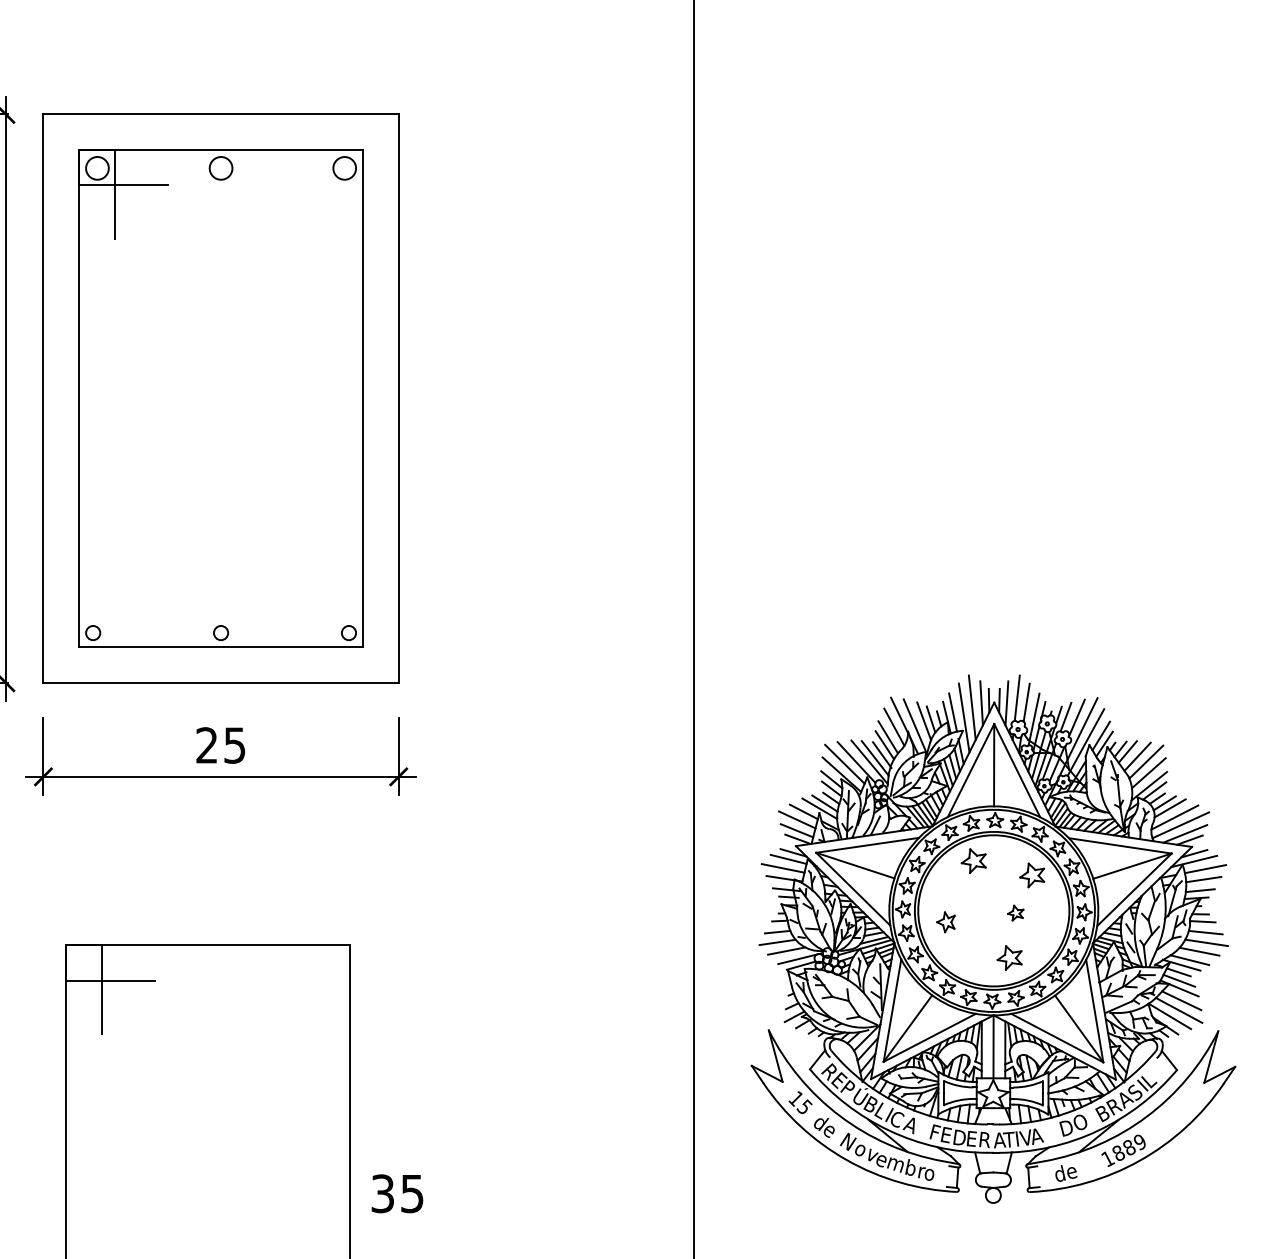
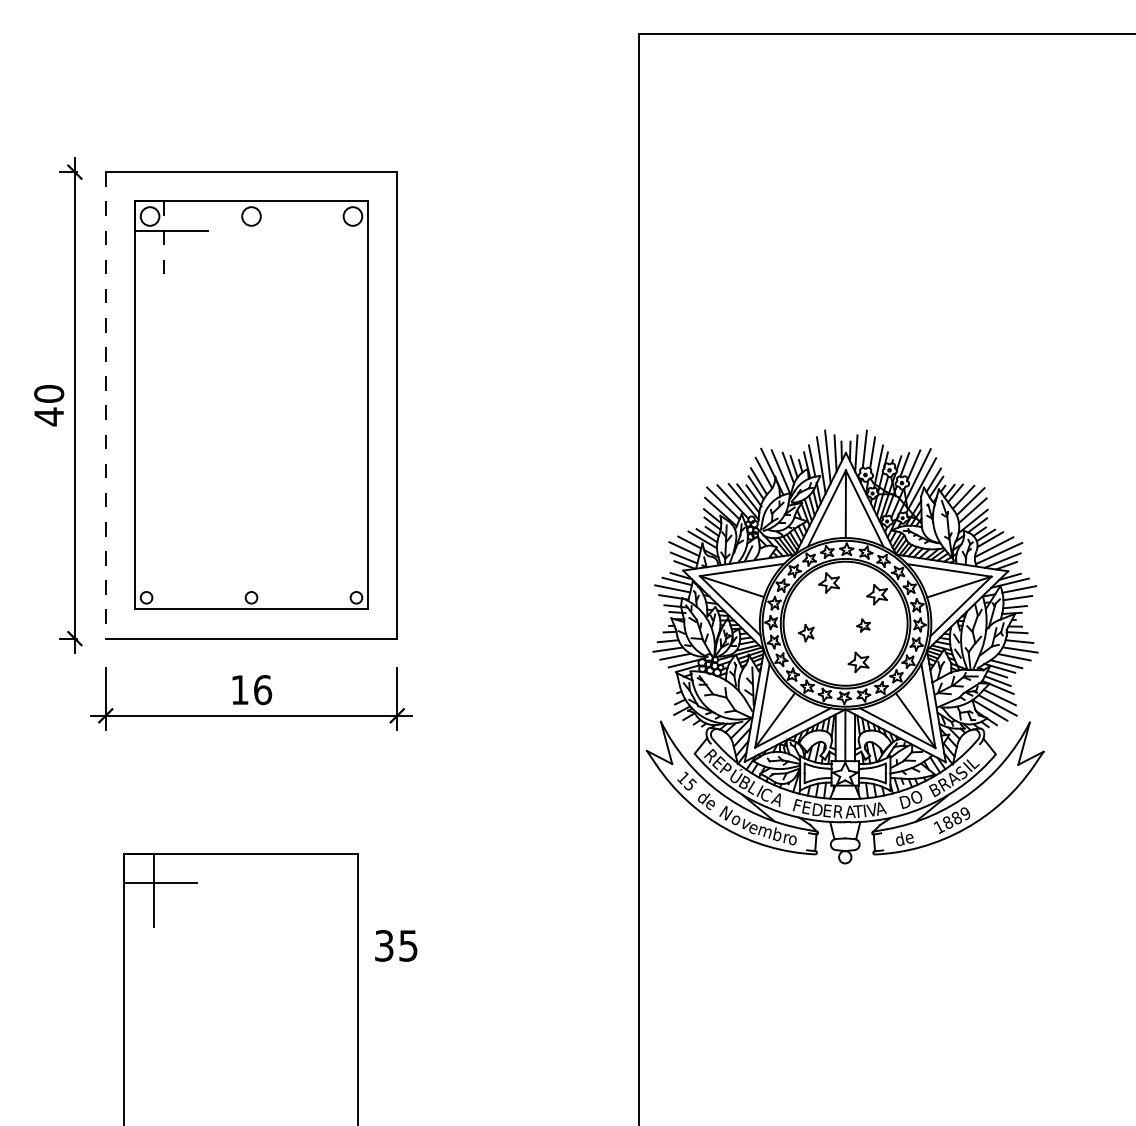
line: (115, 193) -> (164, 237), solid -> dashed
line: (43, 398) -> (105, 405), solid -> dashed
text: (221, 746) -> (251, 690), 25 -> 16
part: (993, 938) -> (845, 646), moved
text: (397, 1193) -> (396, 945), moved

